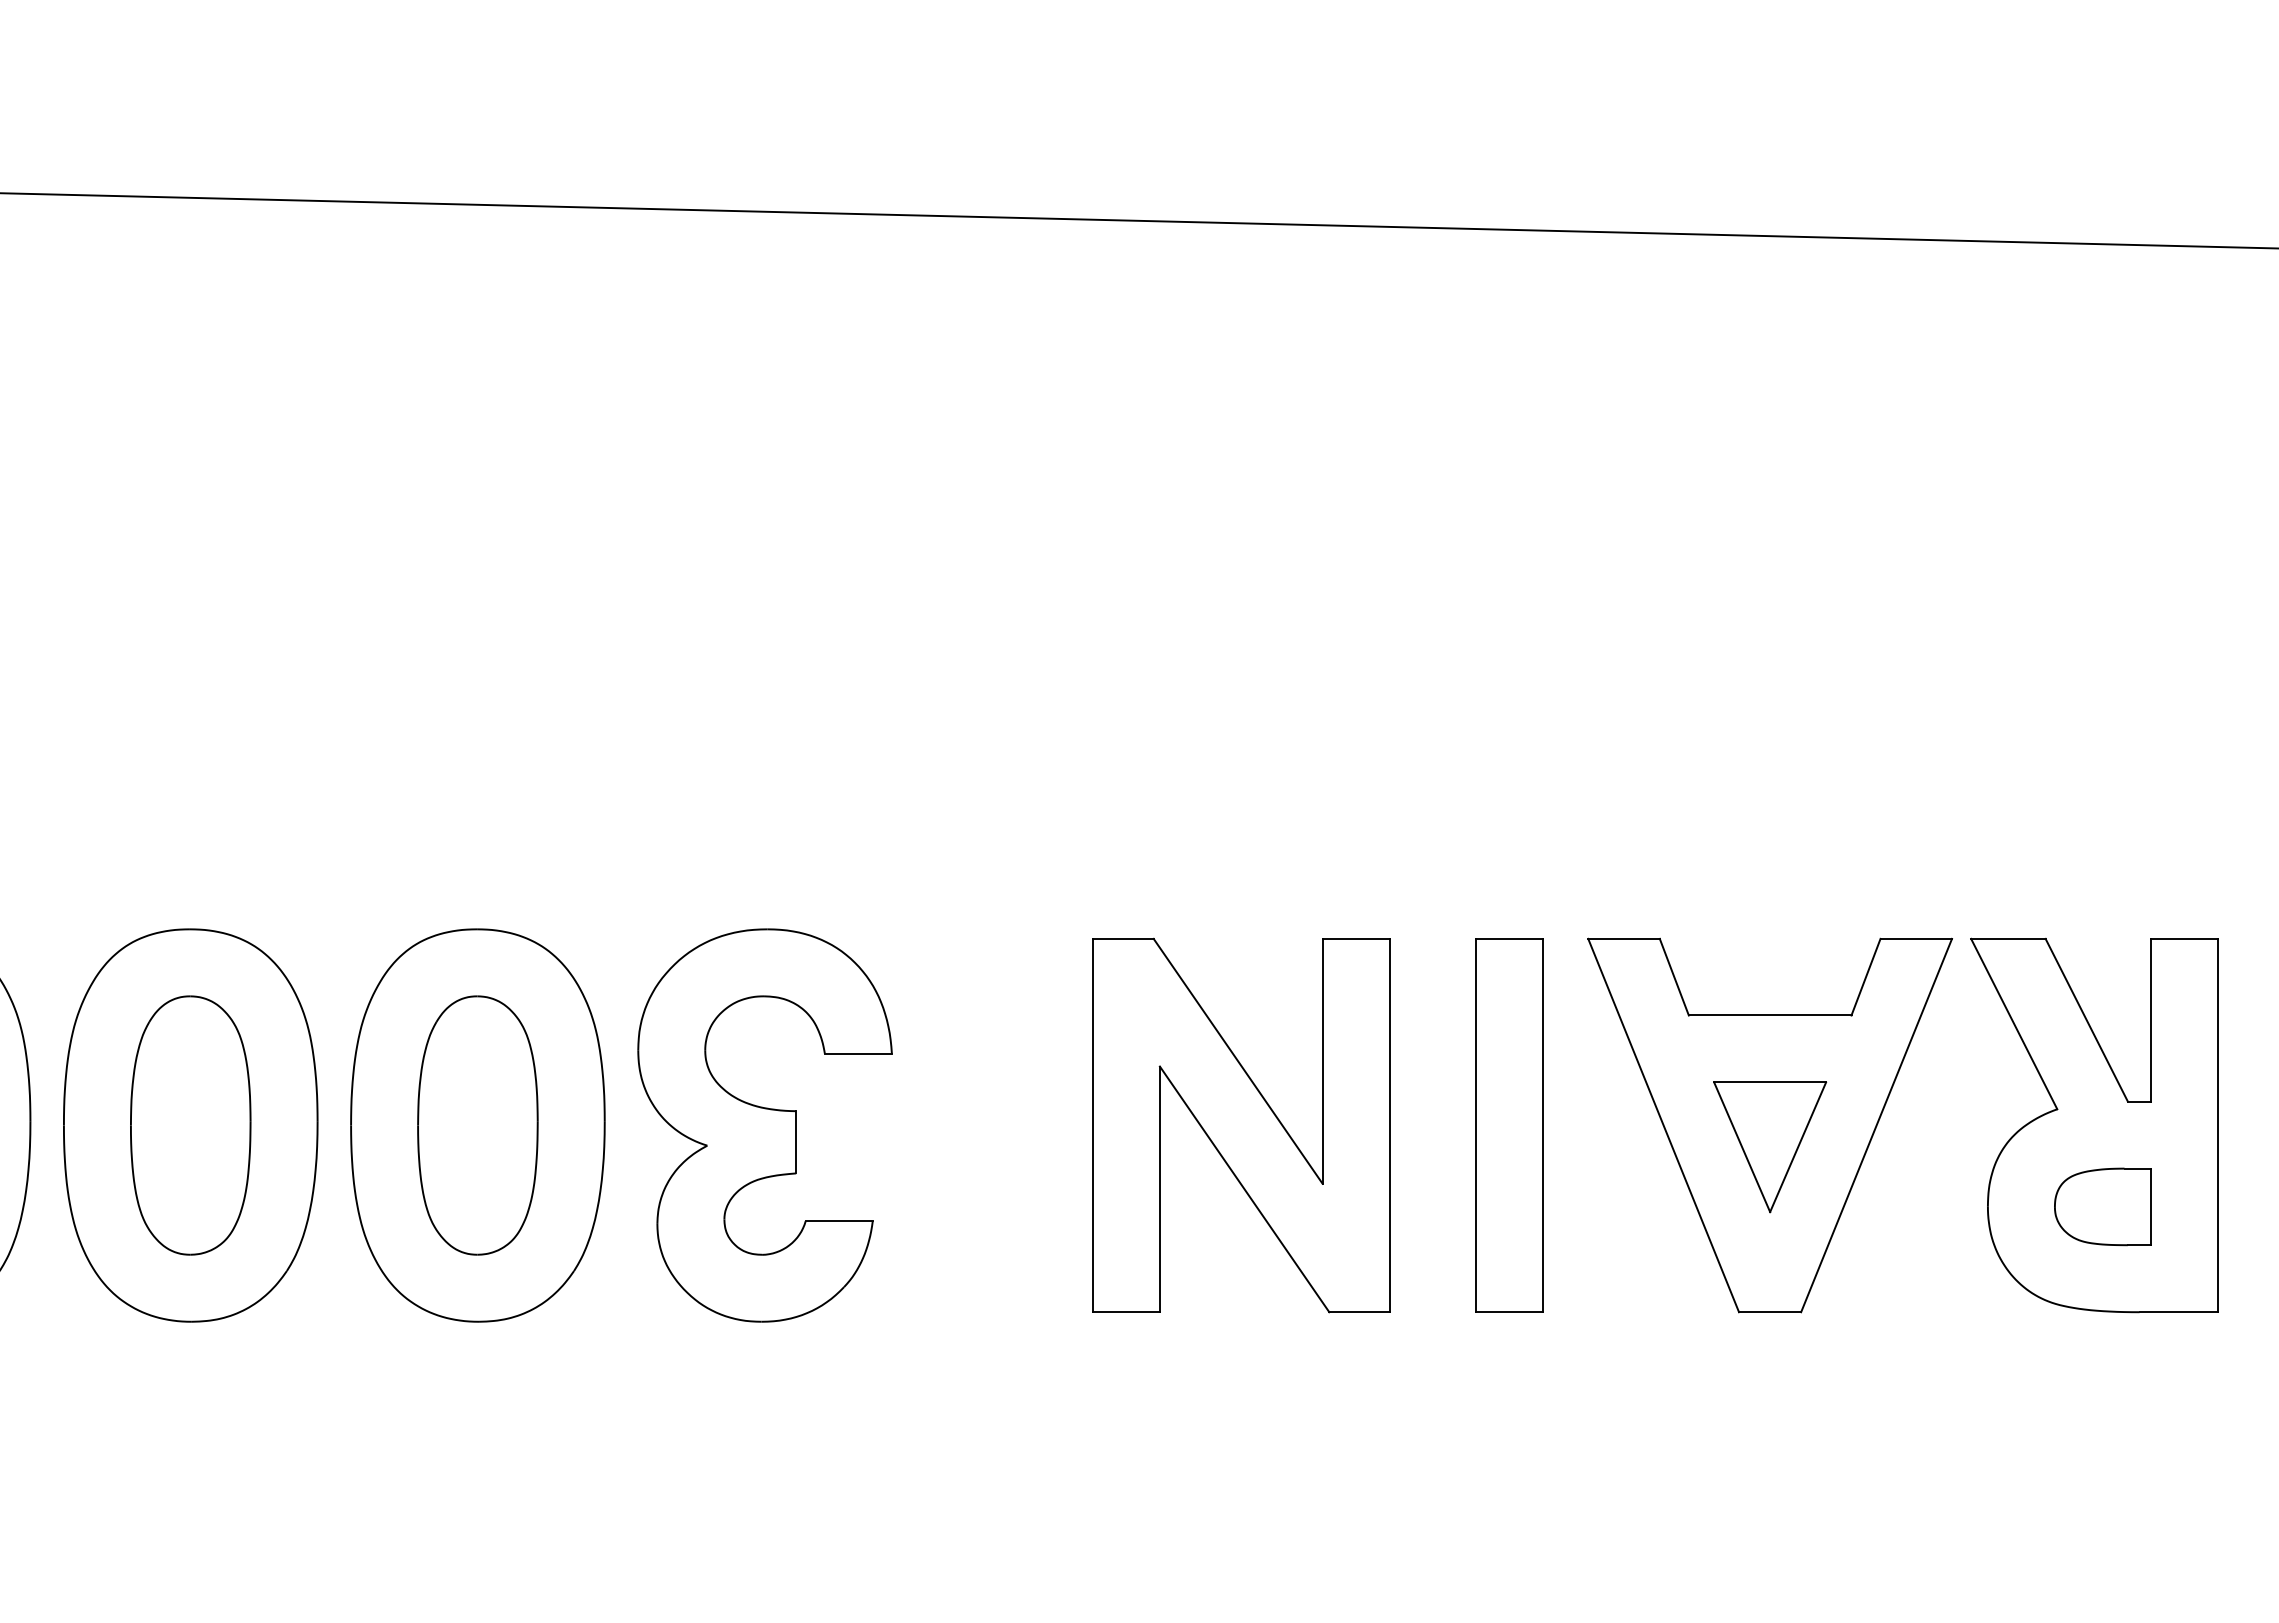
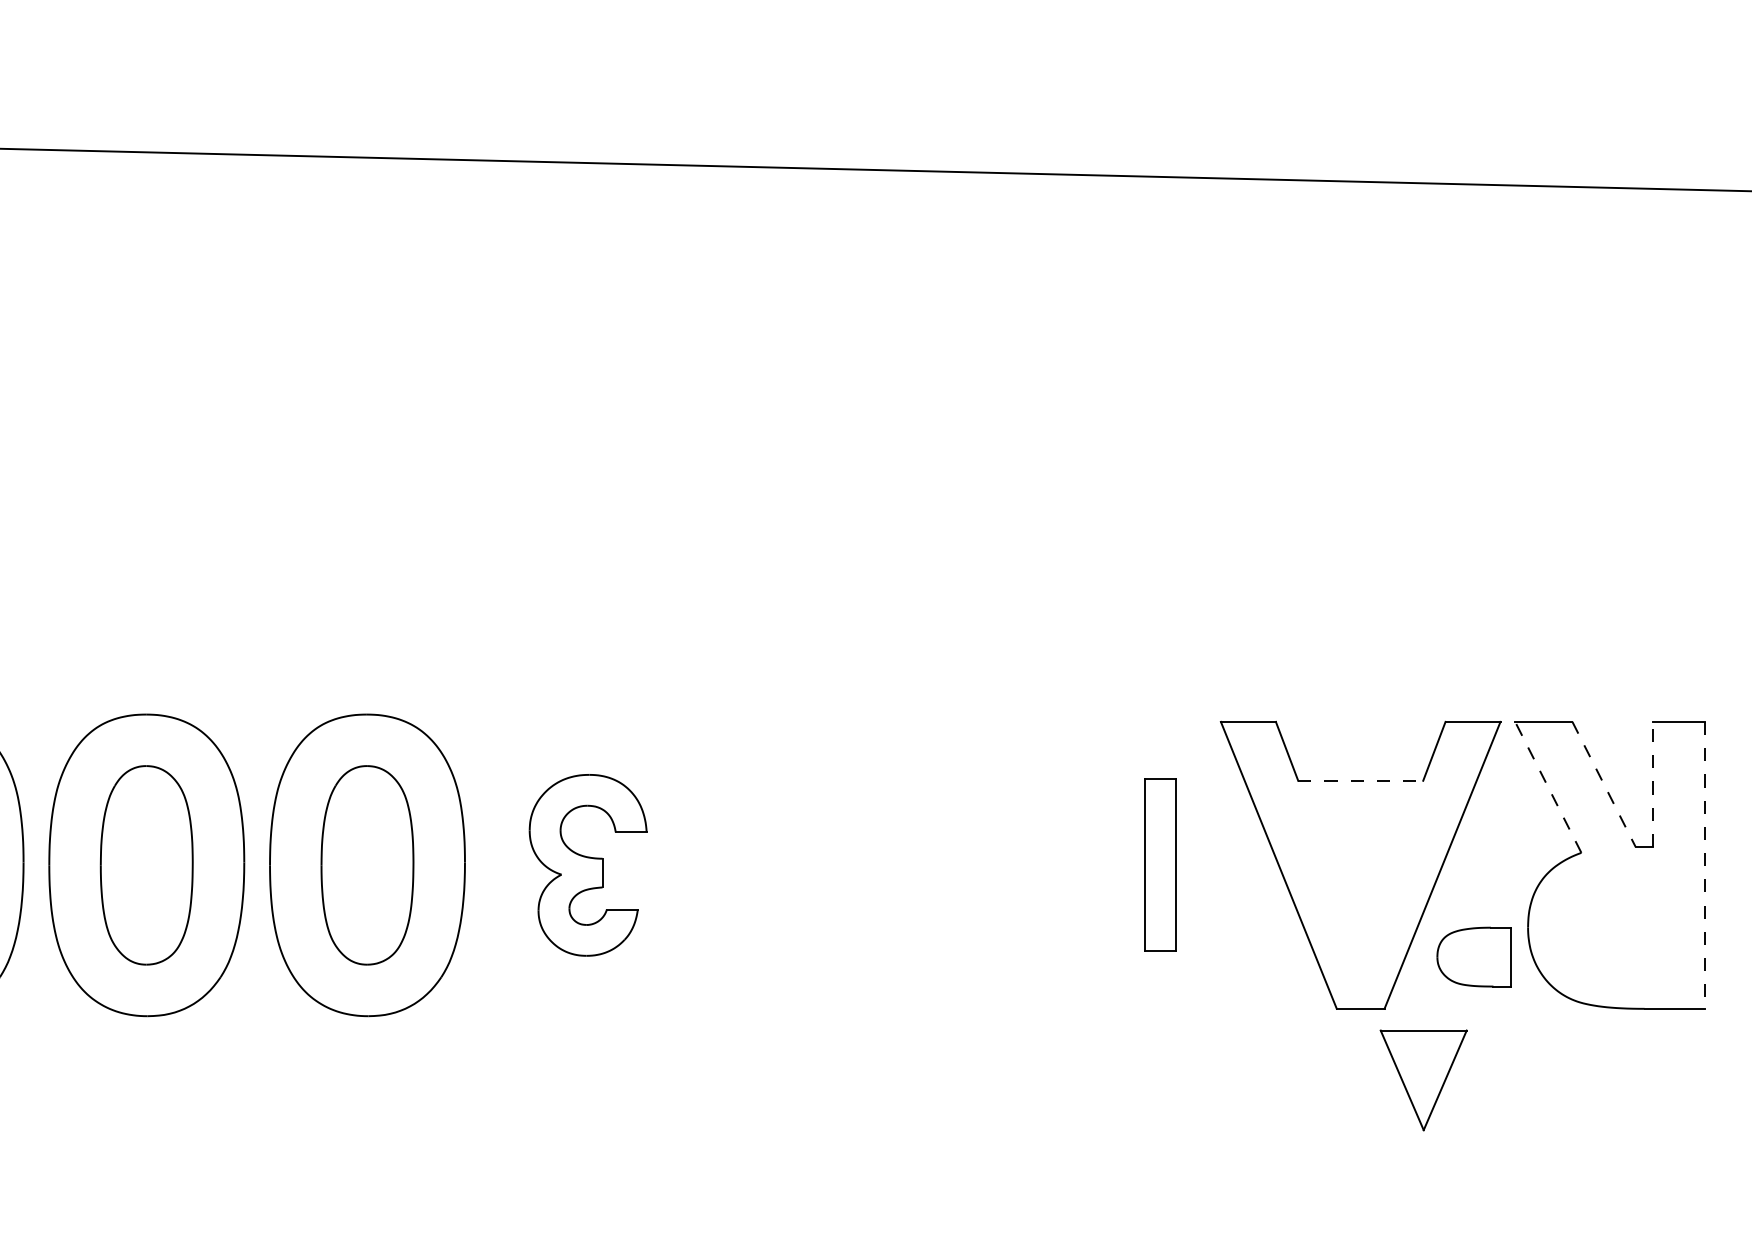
line: (1770, 1015) -> (1360, 780), solid -> dashed
line: (2150, 1019) -> (1653, 783), solid -> dashed
line: (2086, 1020) -> (1603, 784), solid -> dashed
line: (2014, 1023) -> (1548, 786), solid -> dashed
part: (764, 1125) -> (587, 865), size x0.6
part: (1241, 1125) -> (954, 865), removed
part: (1509, 1125) -> (1160, 865), size x0.6
line: (2217, 1125) -> (1704, 865), solid -> dashed
part: (1770, 1147) -> (1424, 1080), moved
part: (2102, 1206) -> (1473, 956), moved

